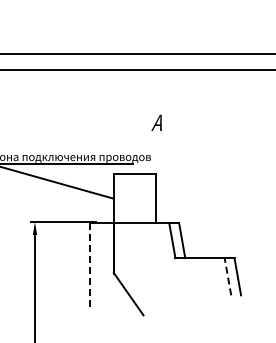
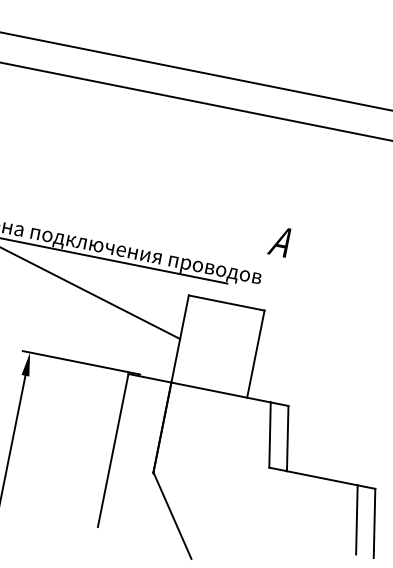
text: (156, 122) -> (279, 240), moved
line: (90, 265) -> (114, 450), dashed -> solid
line: (227, 276) -> (356, 519), dashed -> solid

